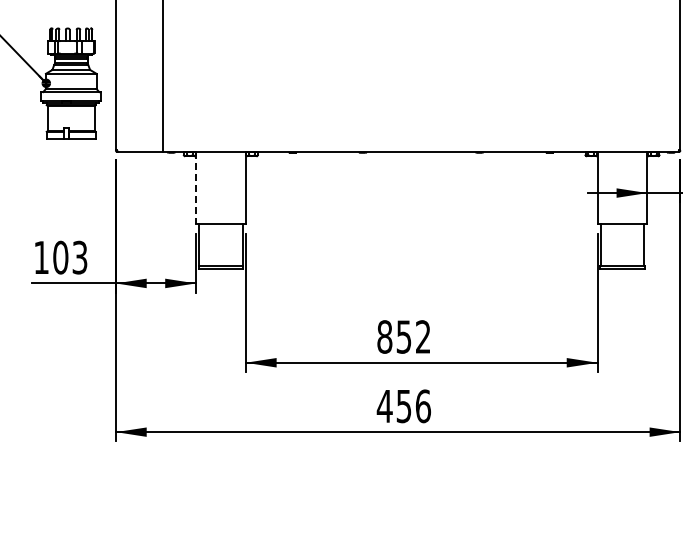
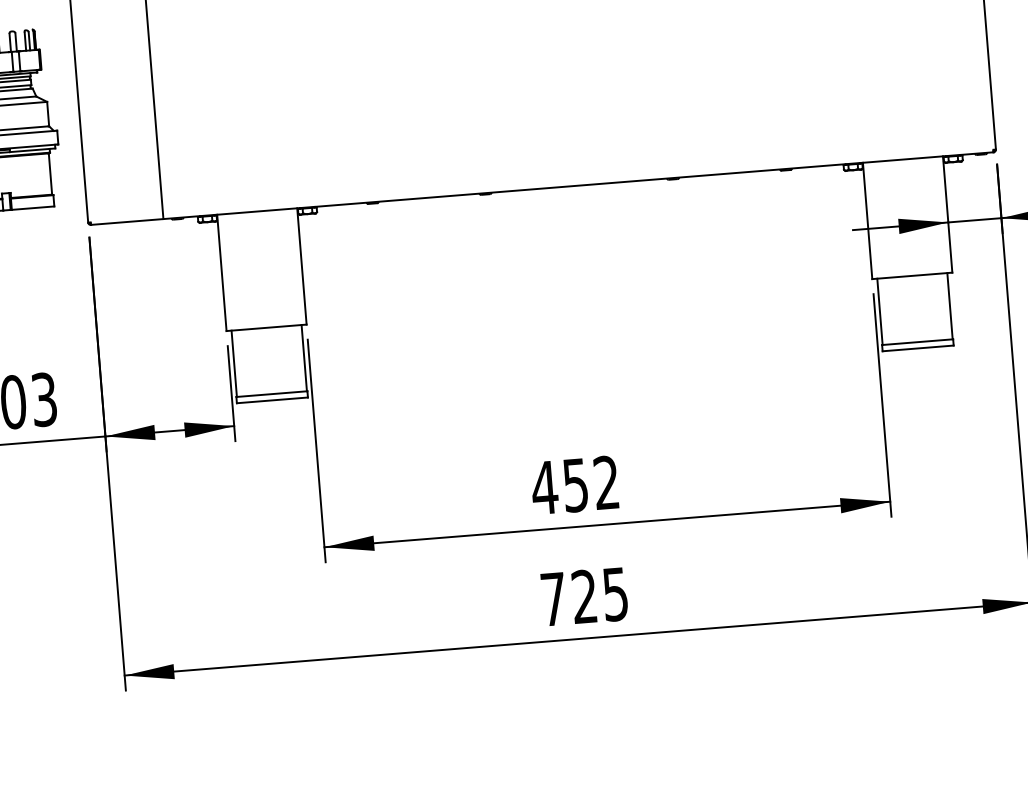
line: (196, 188) -> (222, 273), dashed -> solid
text: (384, 336) -> (544, 487), 852 -> 452
text: (403, 406) -> (583, 597), 456 -> 725

